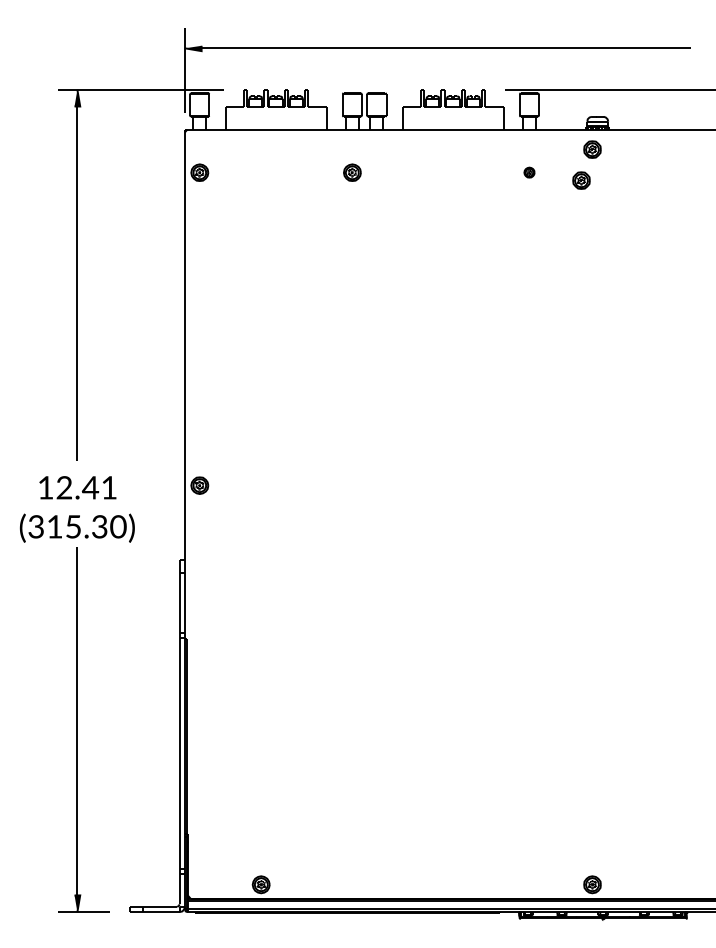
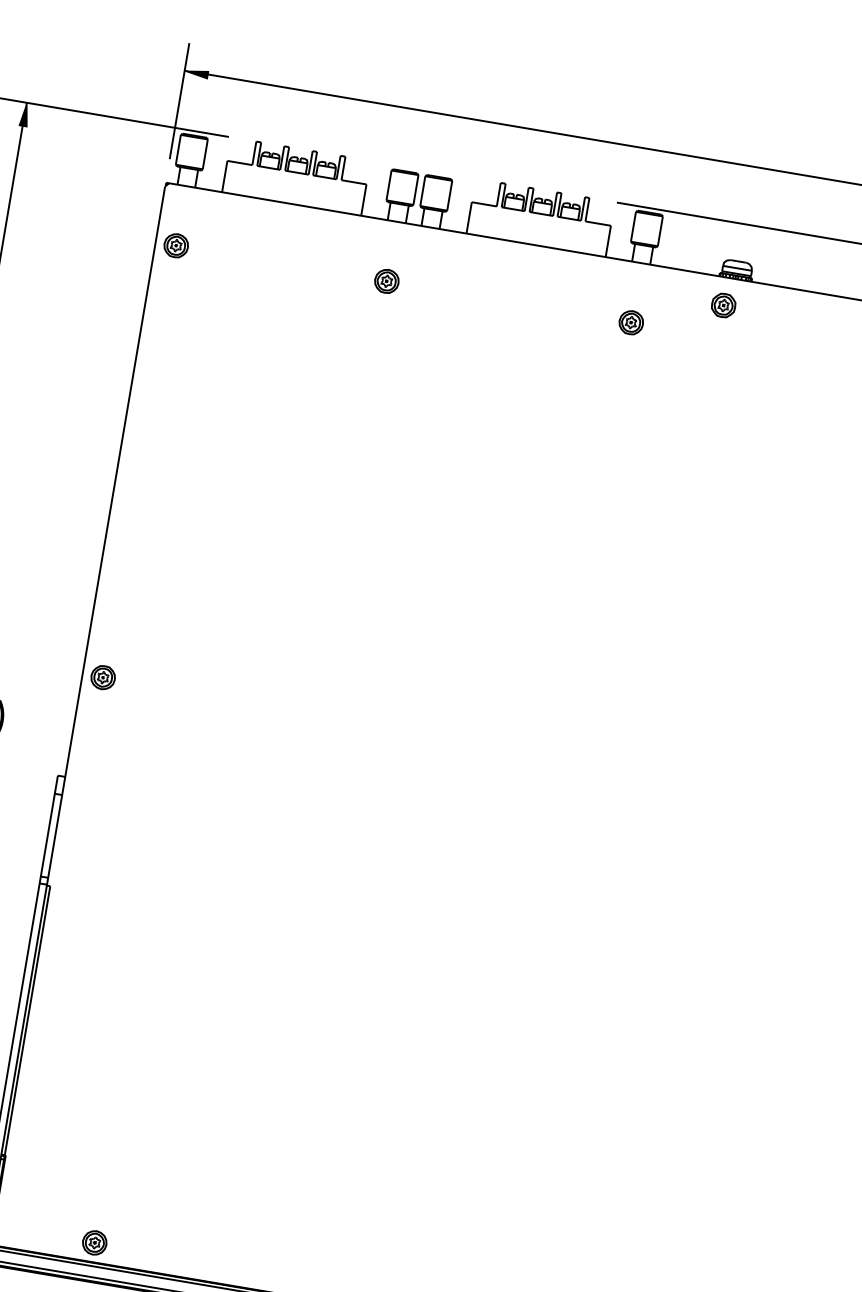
part: (529, 172) -> (631, 322), size x1.67
part: (581, 180) -> (701, 345), removed

